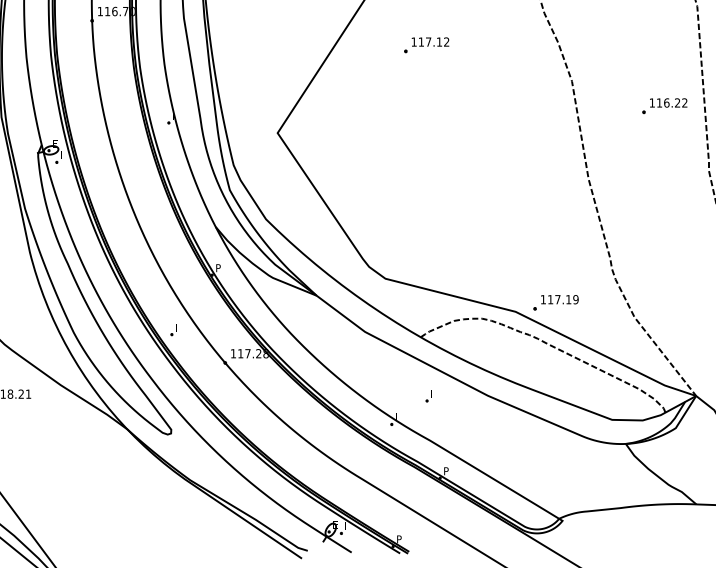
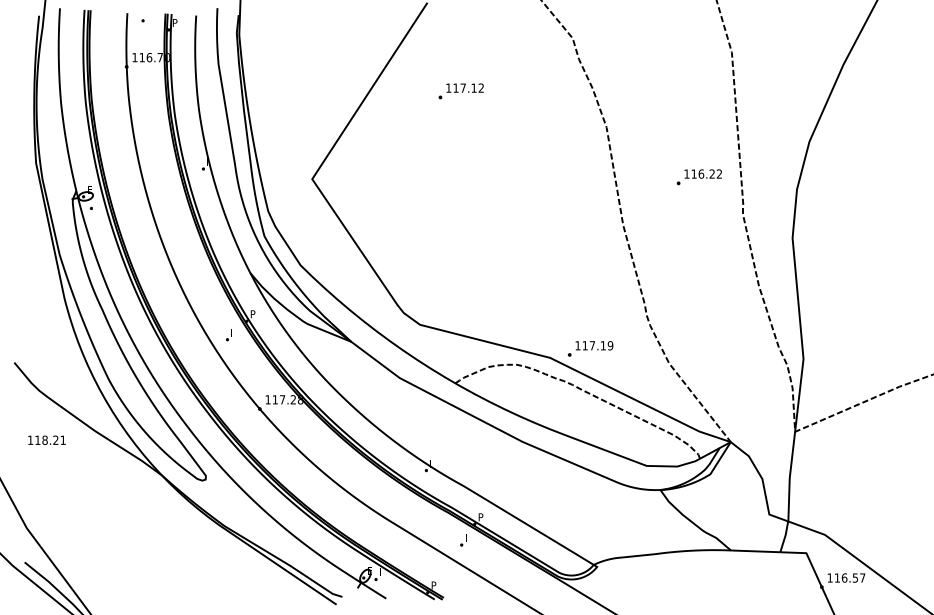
part: (663, 106) -> (698, 177), moved
part: (172, 330) -> (228, 335), moved
part: (428, 396) -> (463, 540), moved

